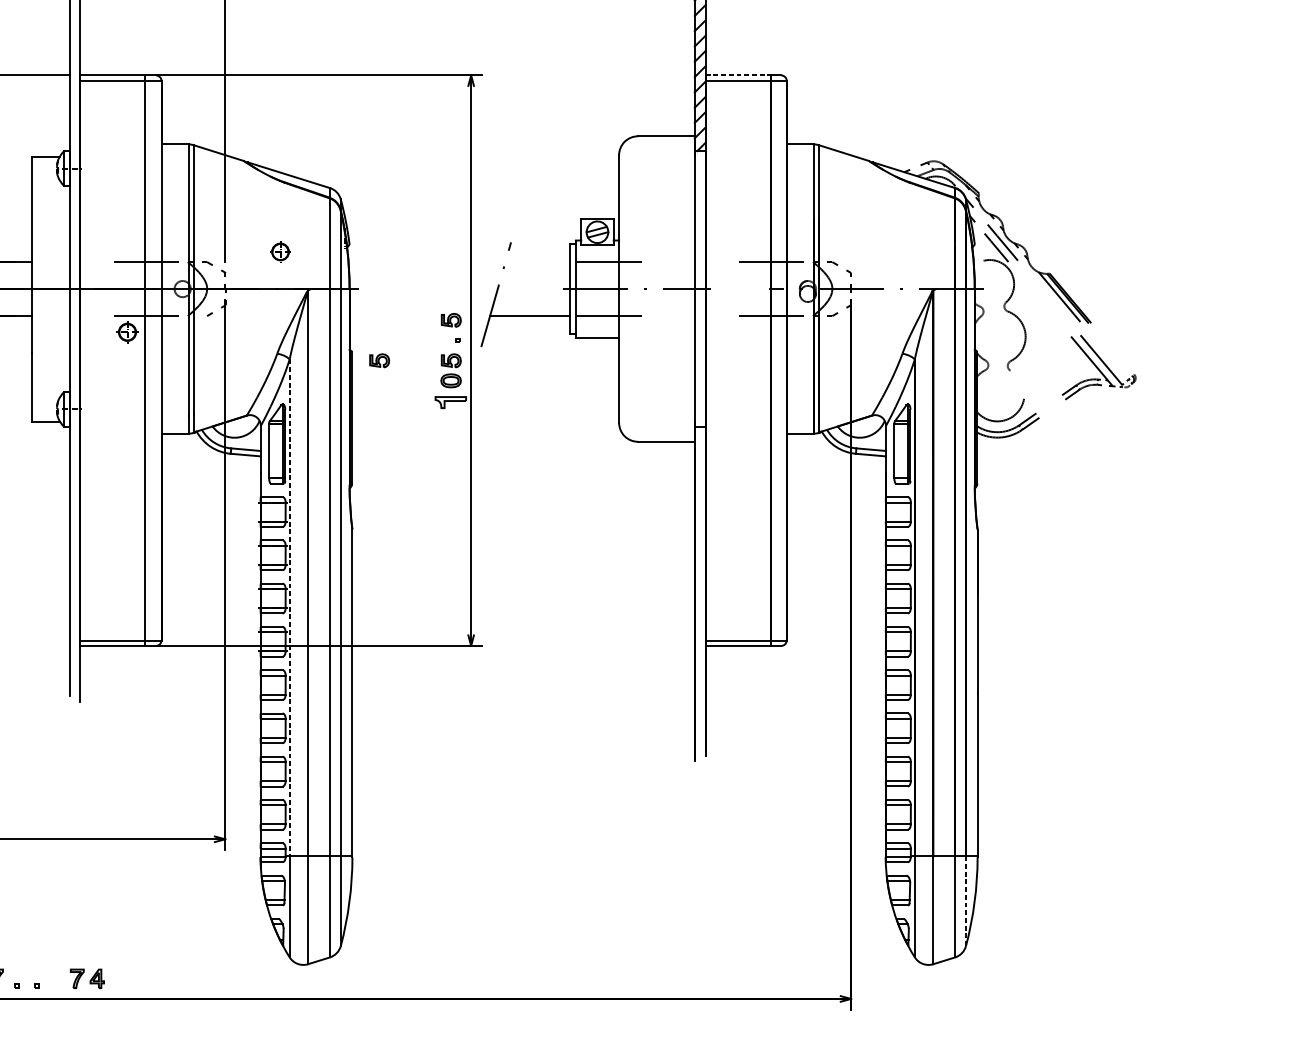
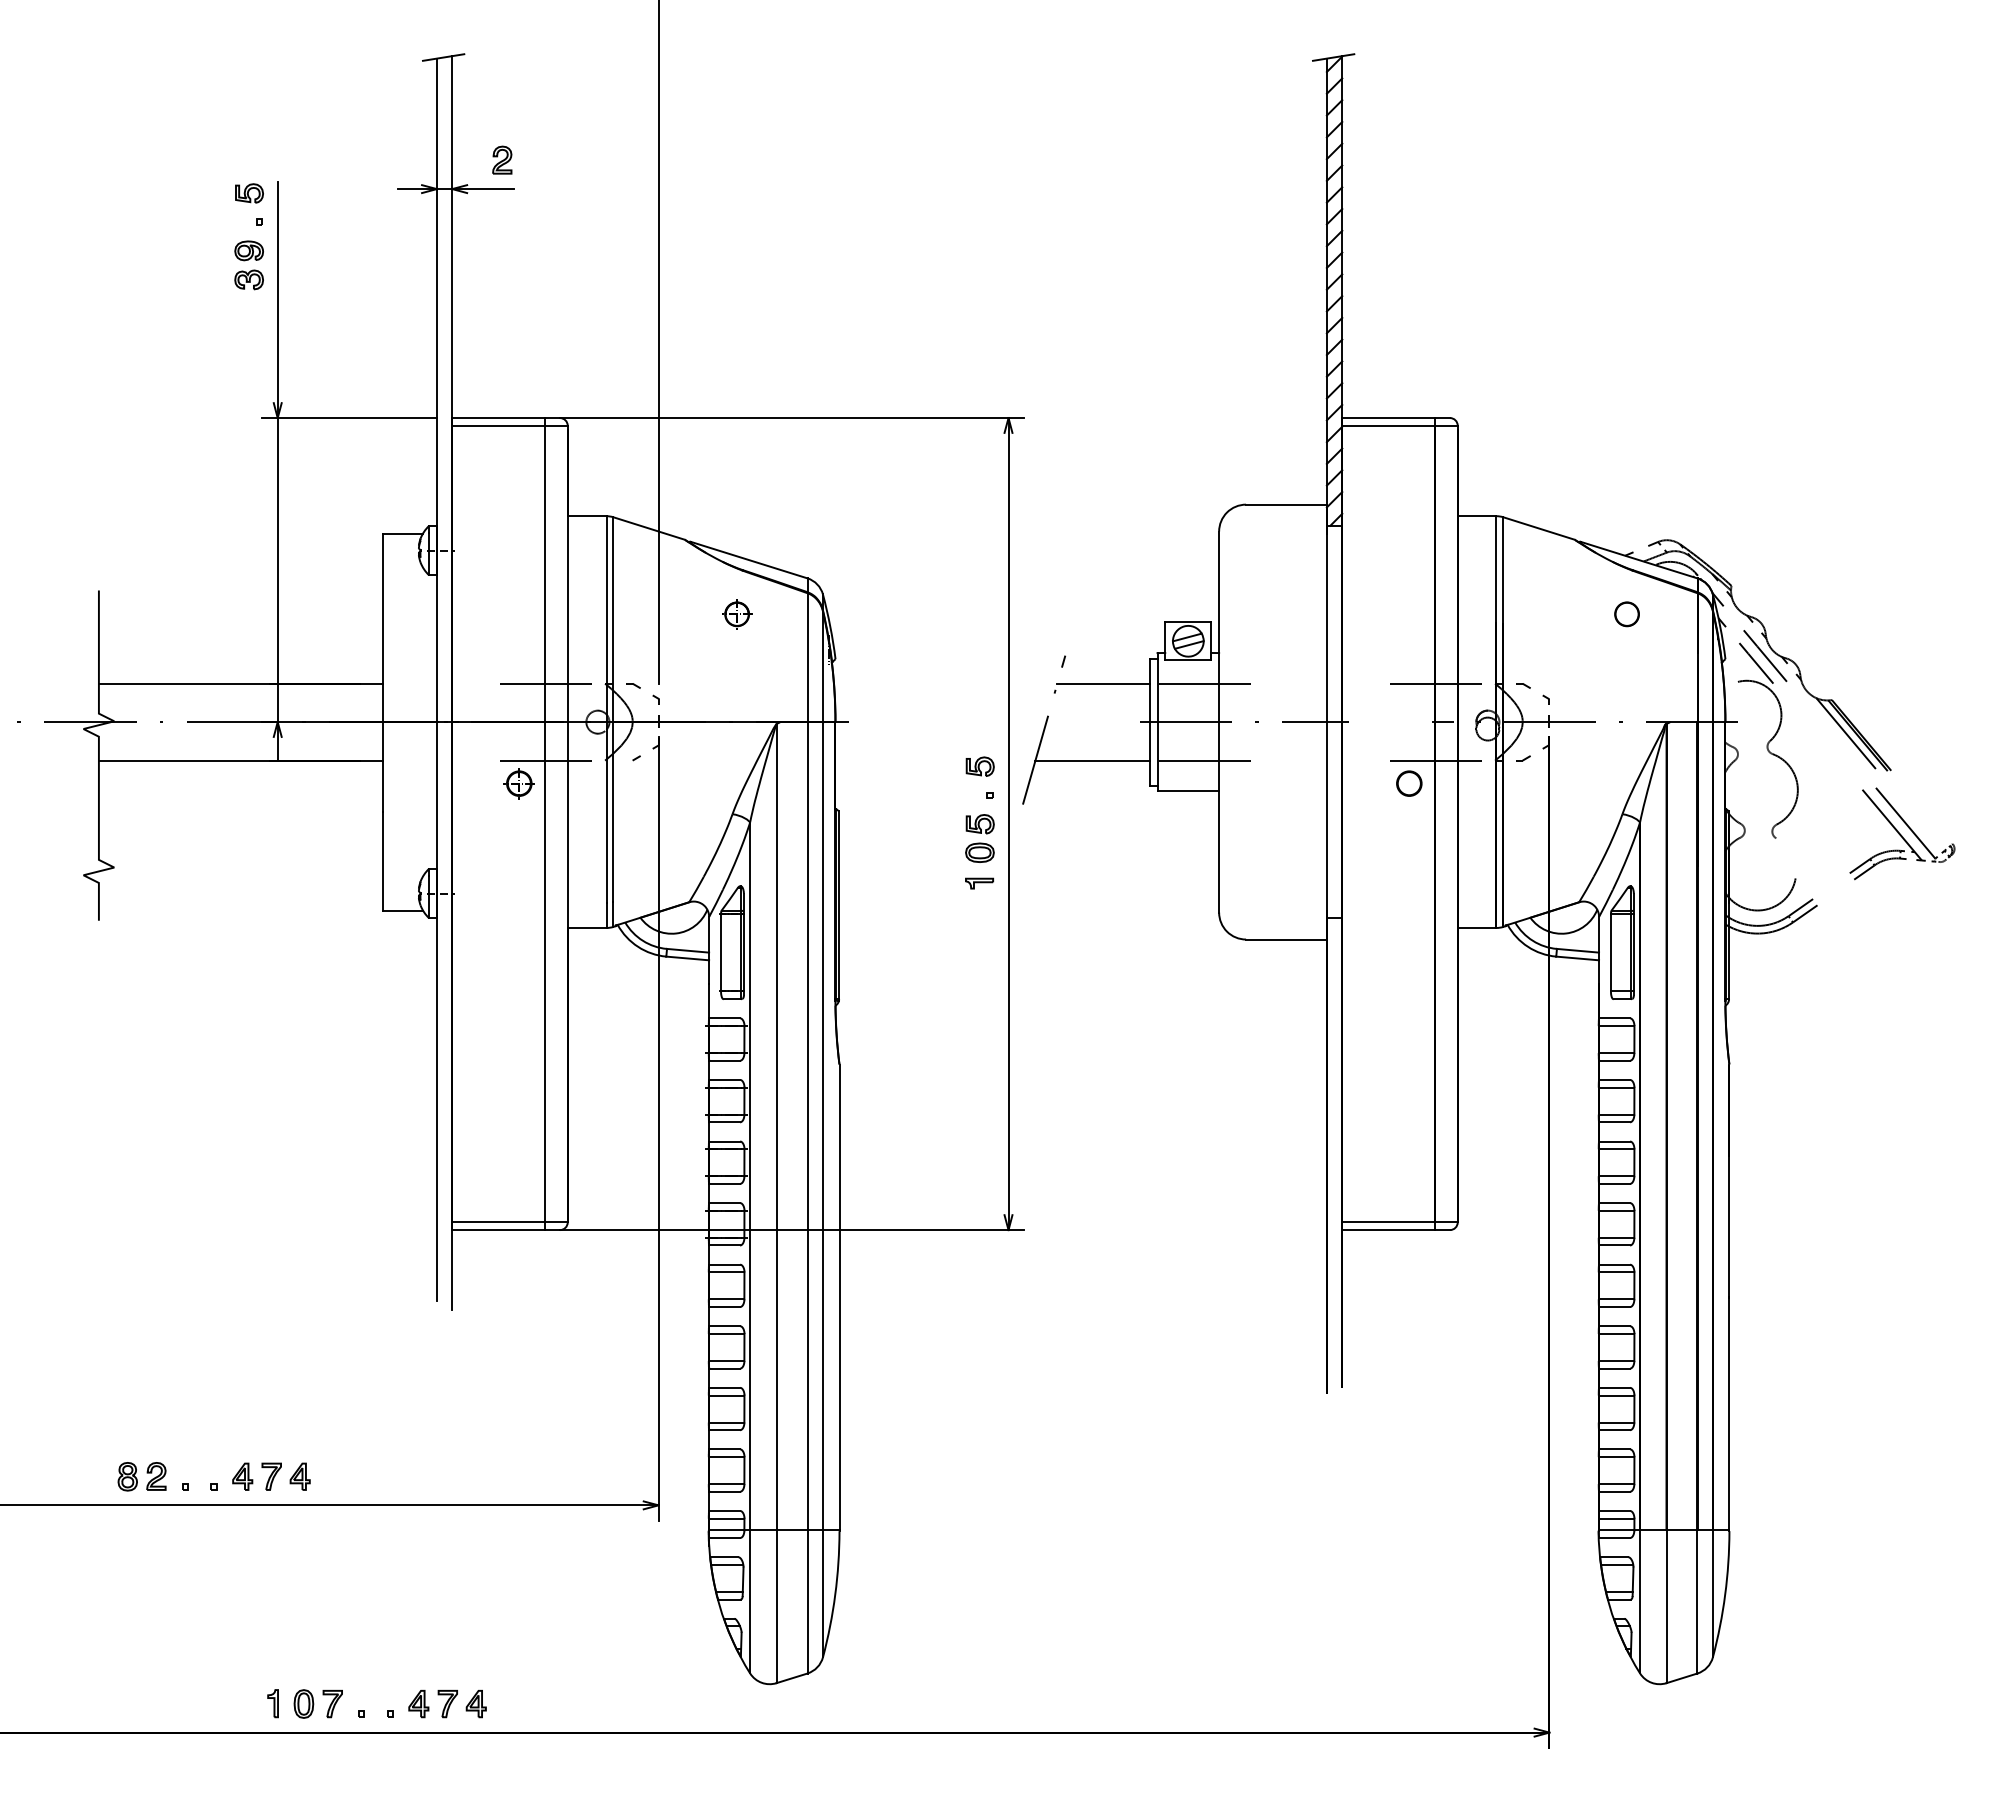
line: (738, 75) -> (1388, 418), dashed -> solid
part: (905, 213) -> (1626, 614), added
part: (280, 252) -> (737, 614), moved
line: (537, 261) -> (1103, 683), added
circle: (752, 332) -> (1409, 783), added
part: (379, 360) -> (877, 824), removed
part: (450, 402) -> (979, 883), size x0.62
line: (289, 608) -> (750, 1176), dashed -> solid
line: (965, 901) -> (1712, 1593), dashed -> solid
part: (56, 979) -> (418, 1704), added

